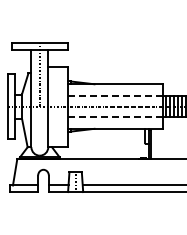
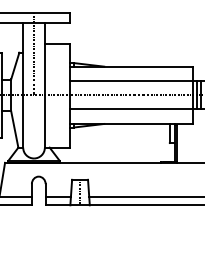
line: (115, 95) -> (131, 81), dashed -> solid
line: (115, 117) -> (131, 109), dashed -> solid

